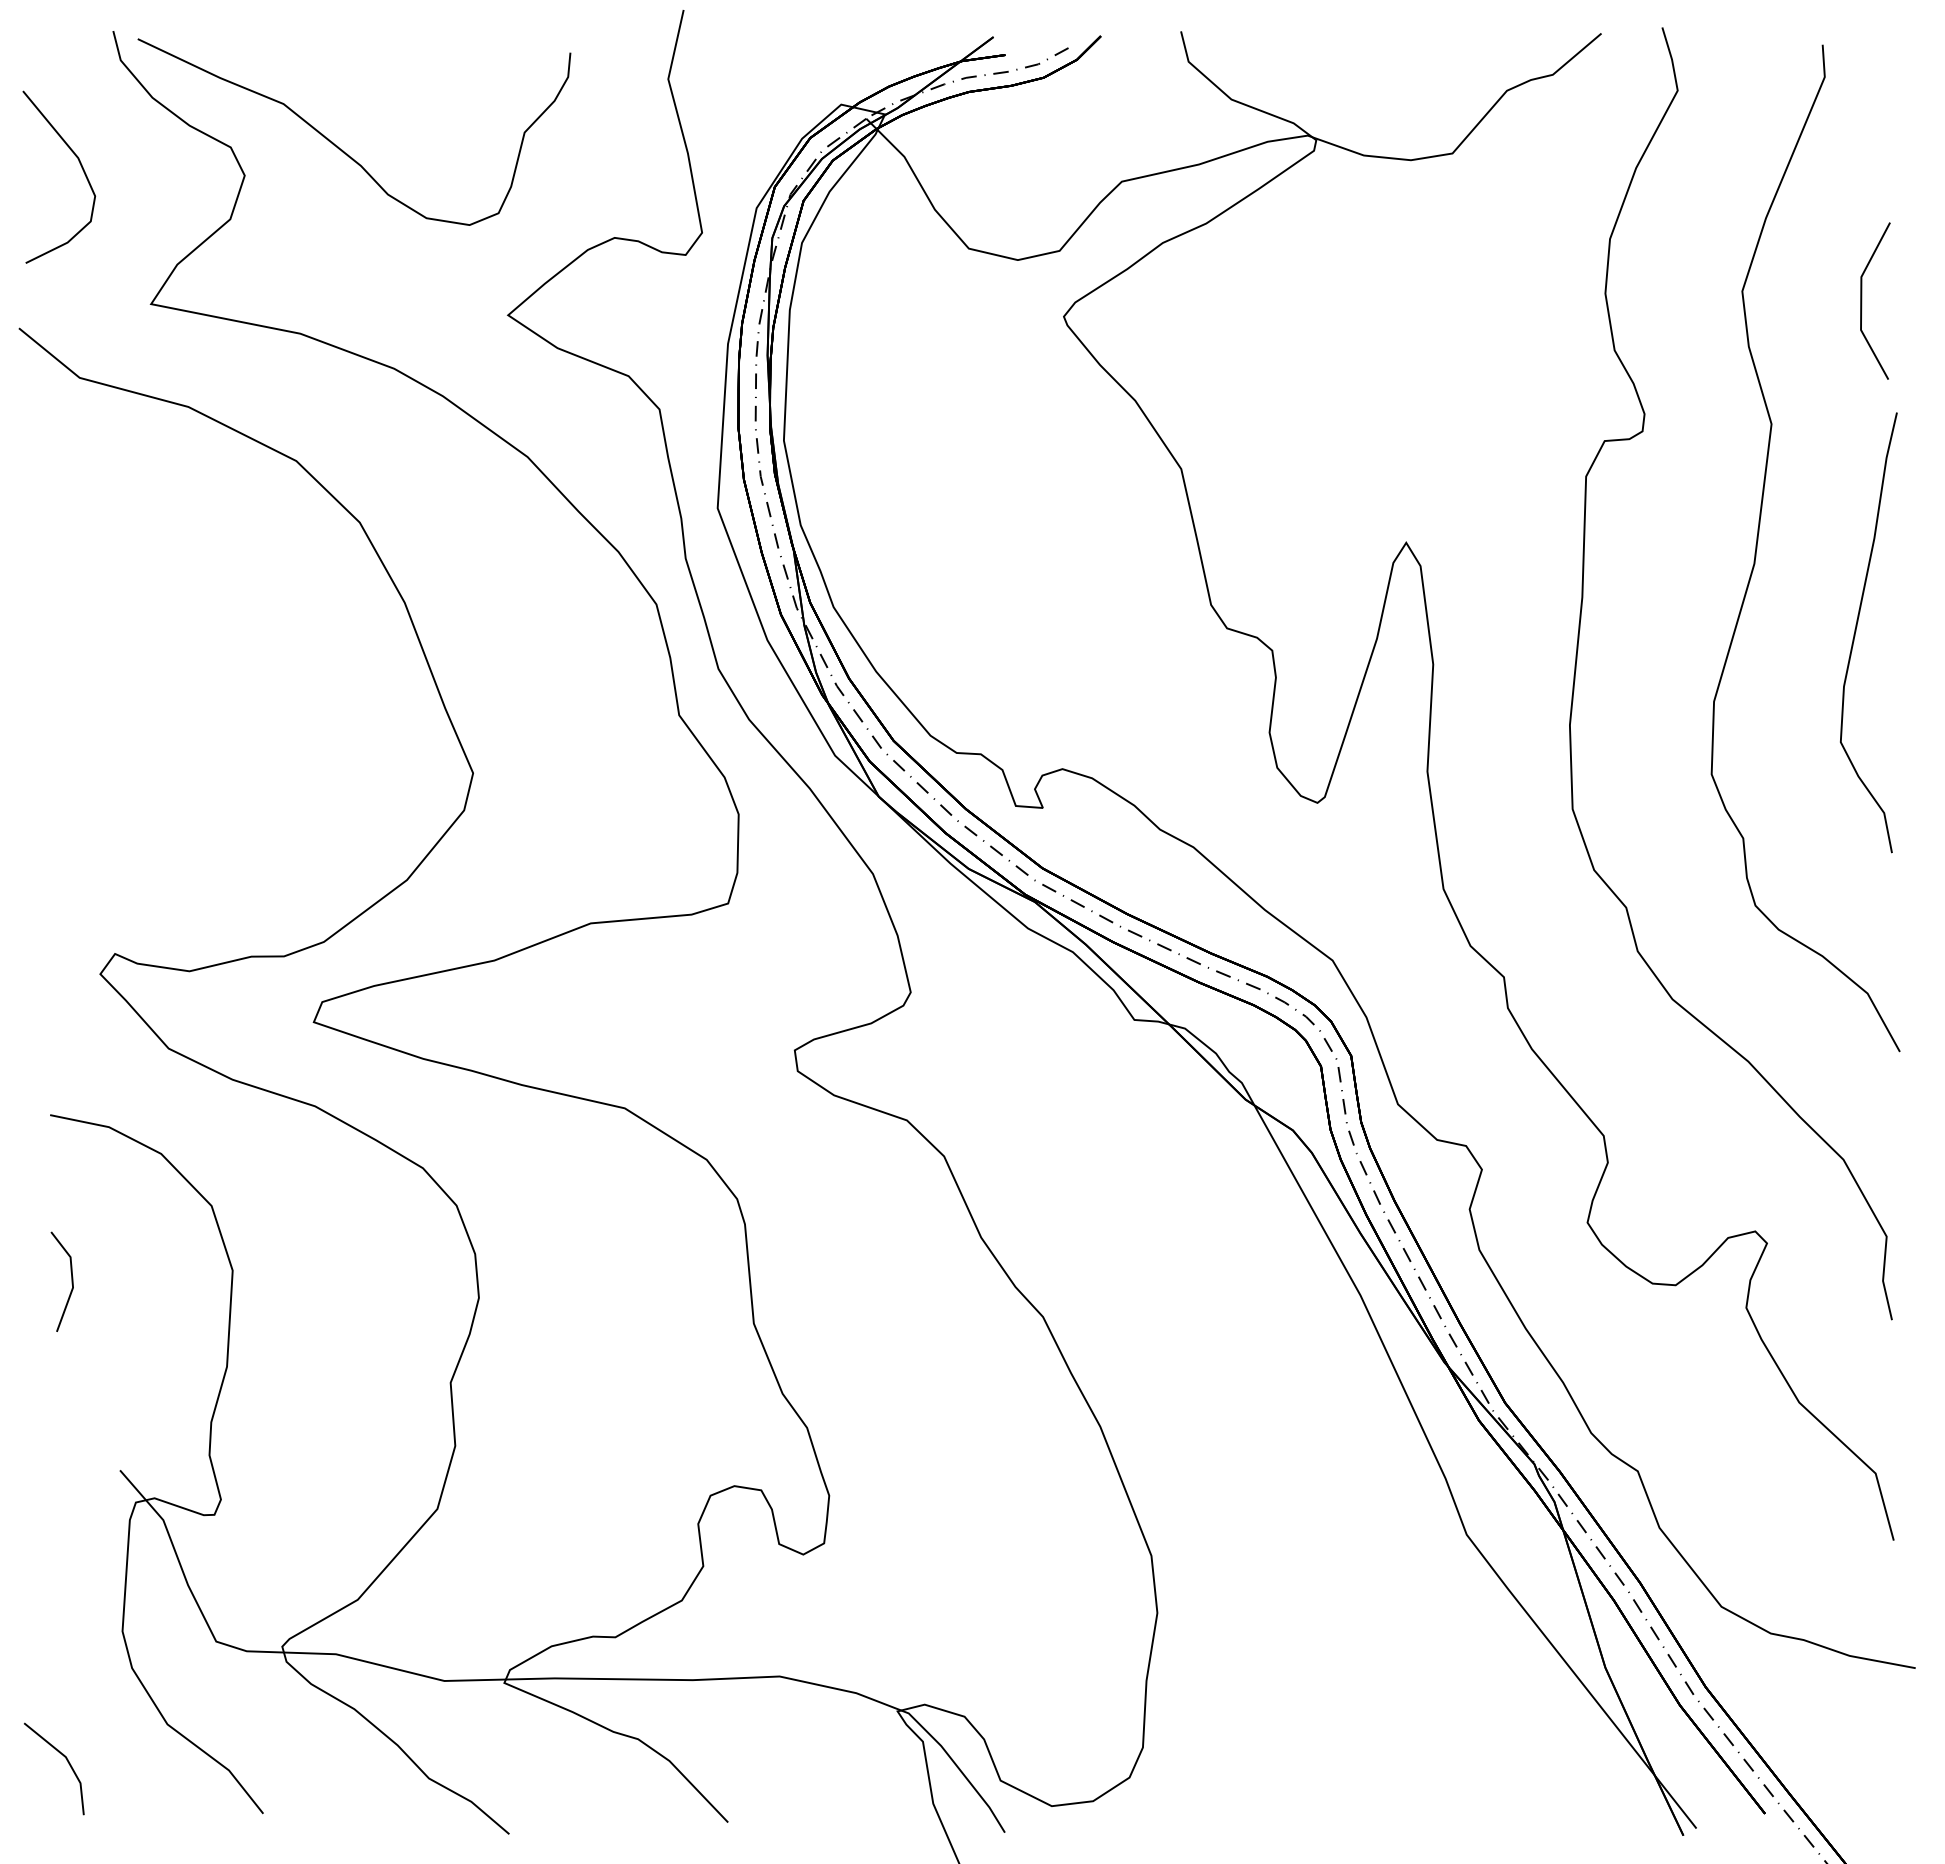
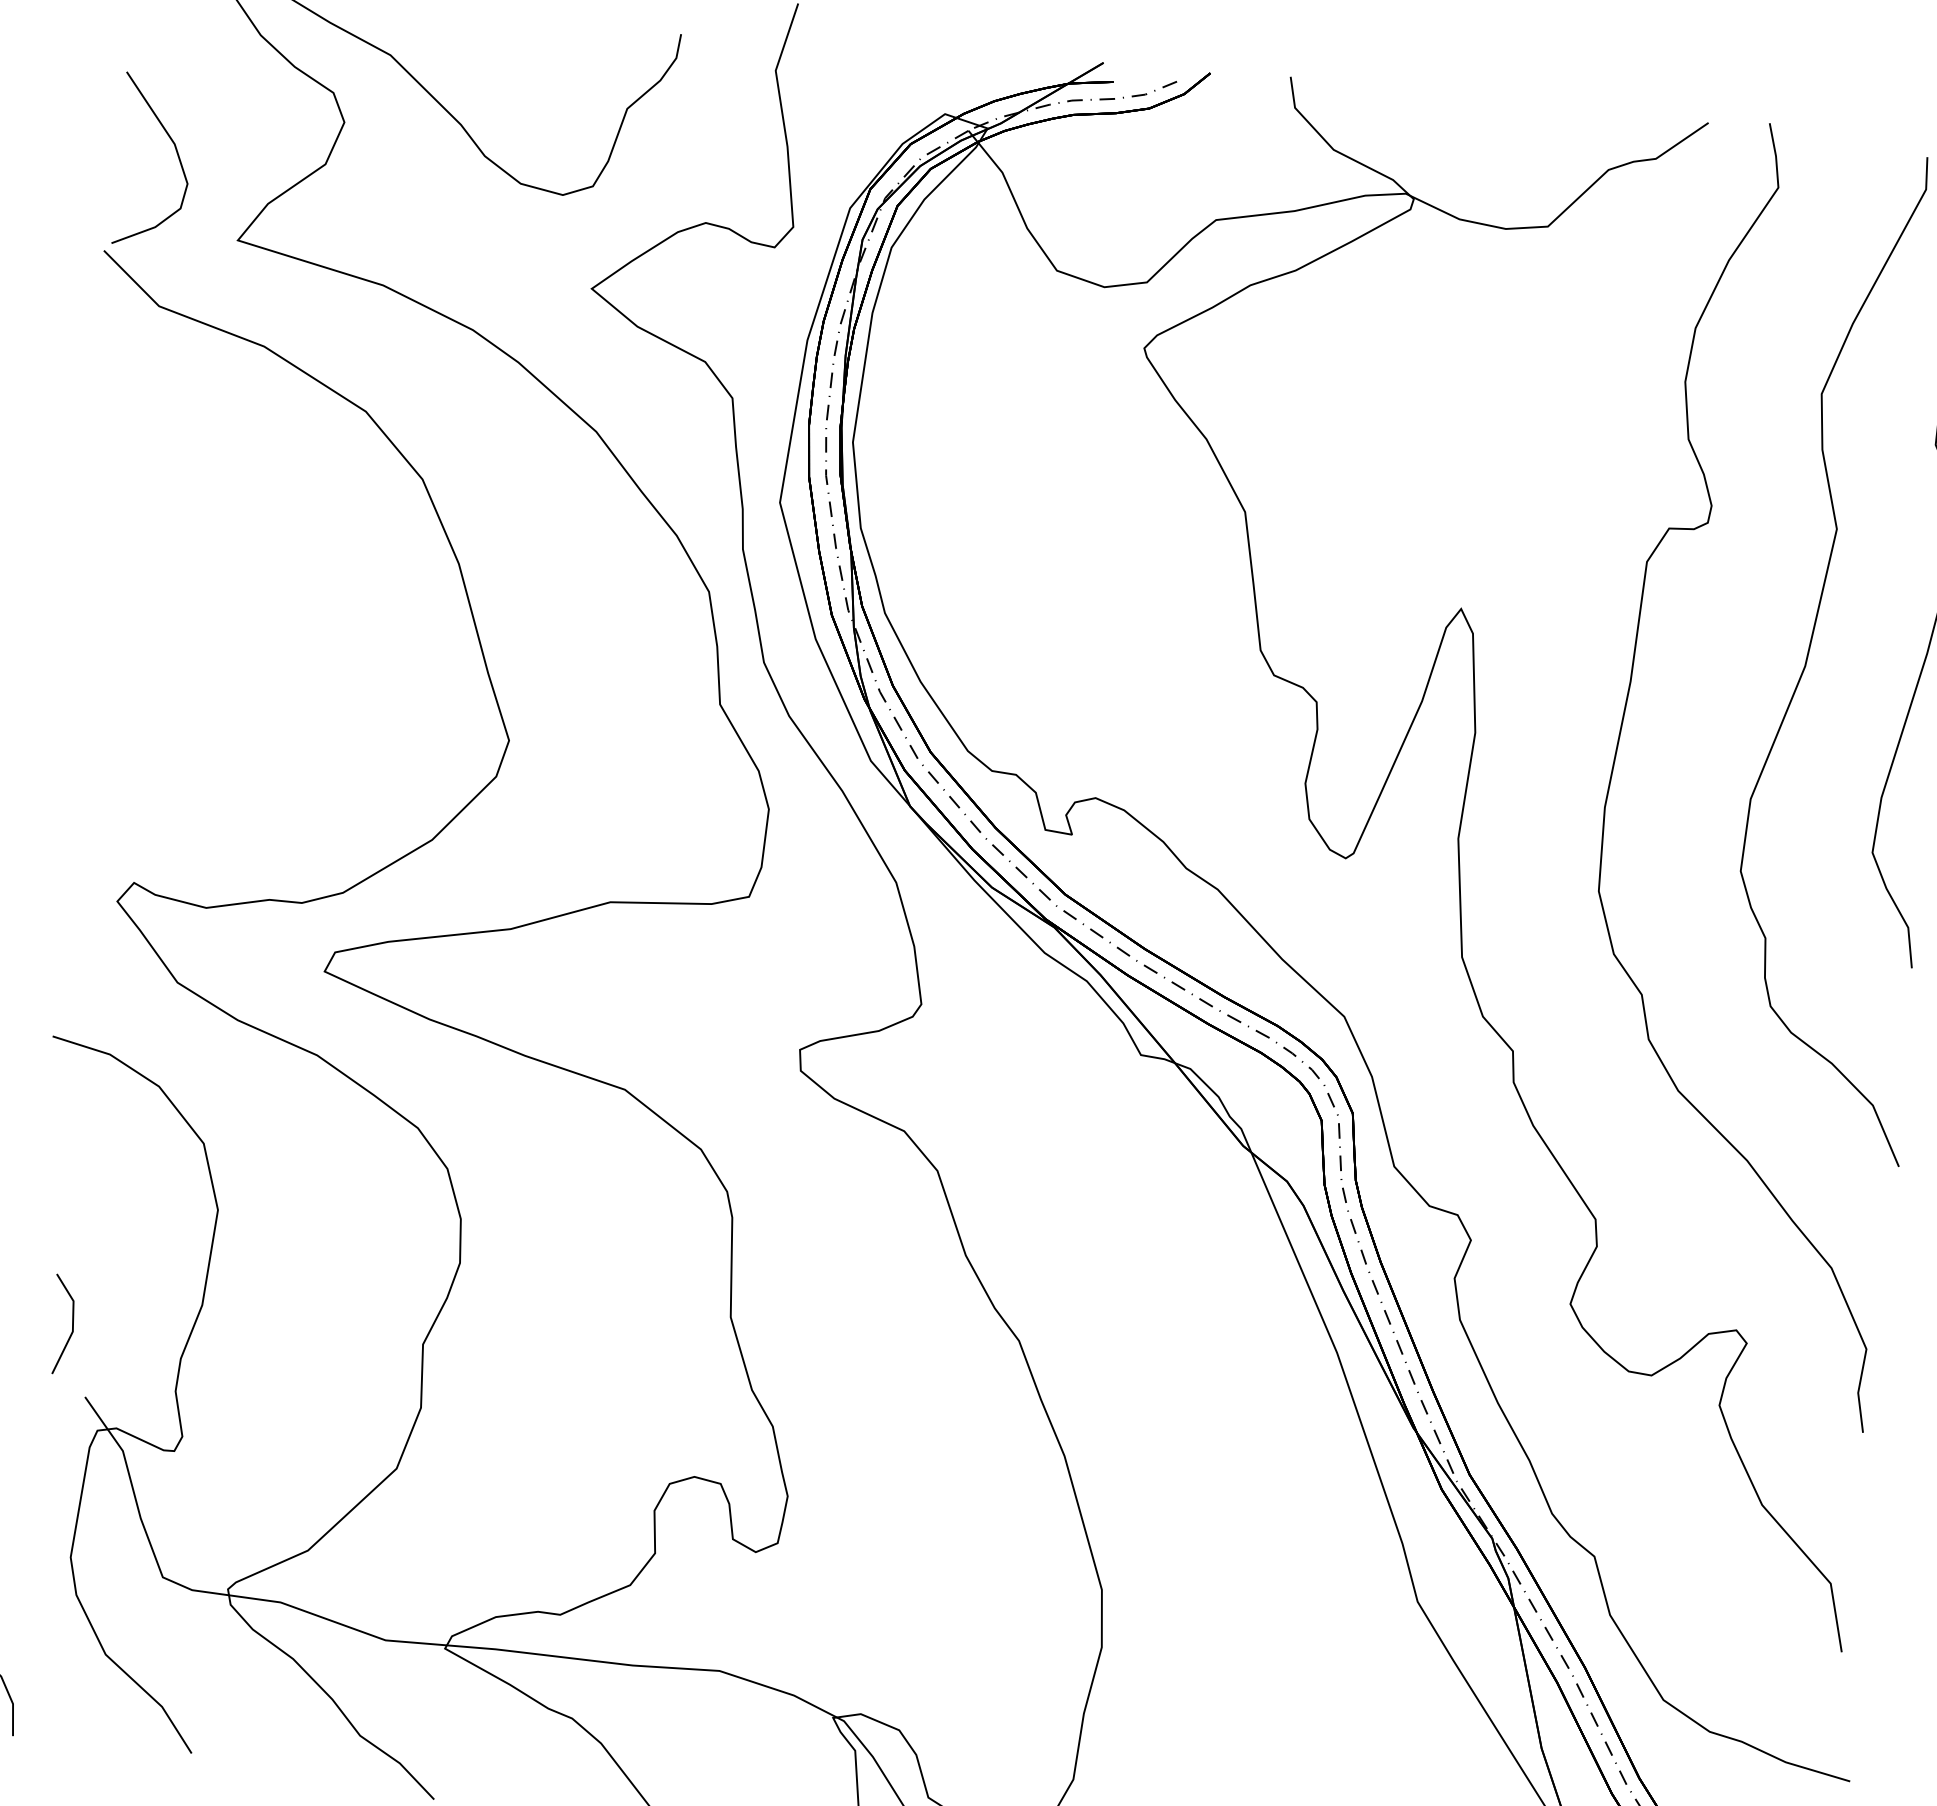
curve: (81, 168) -> (176, 154), moved
line: (71, 1281) -> (71, 1325), moved

